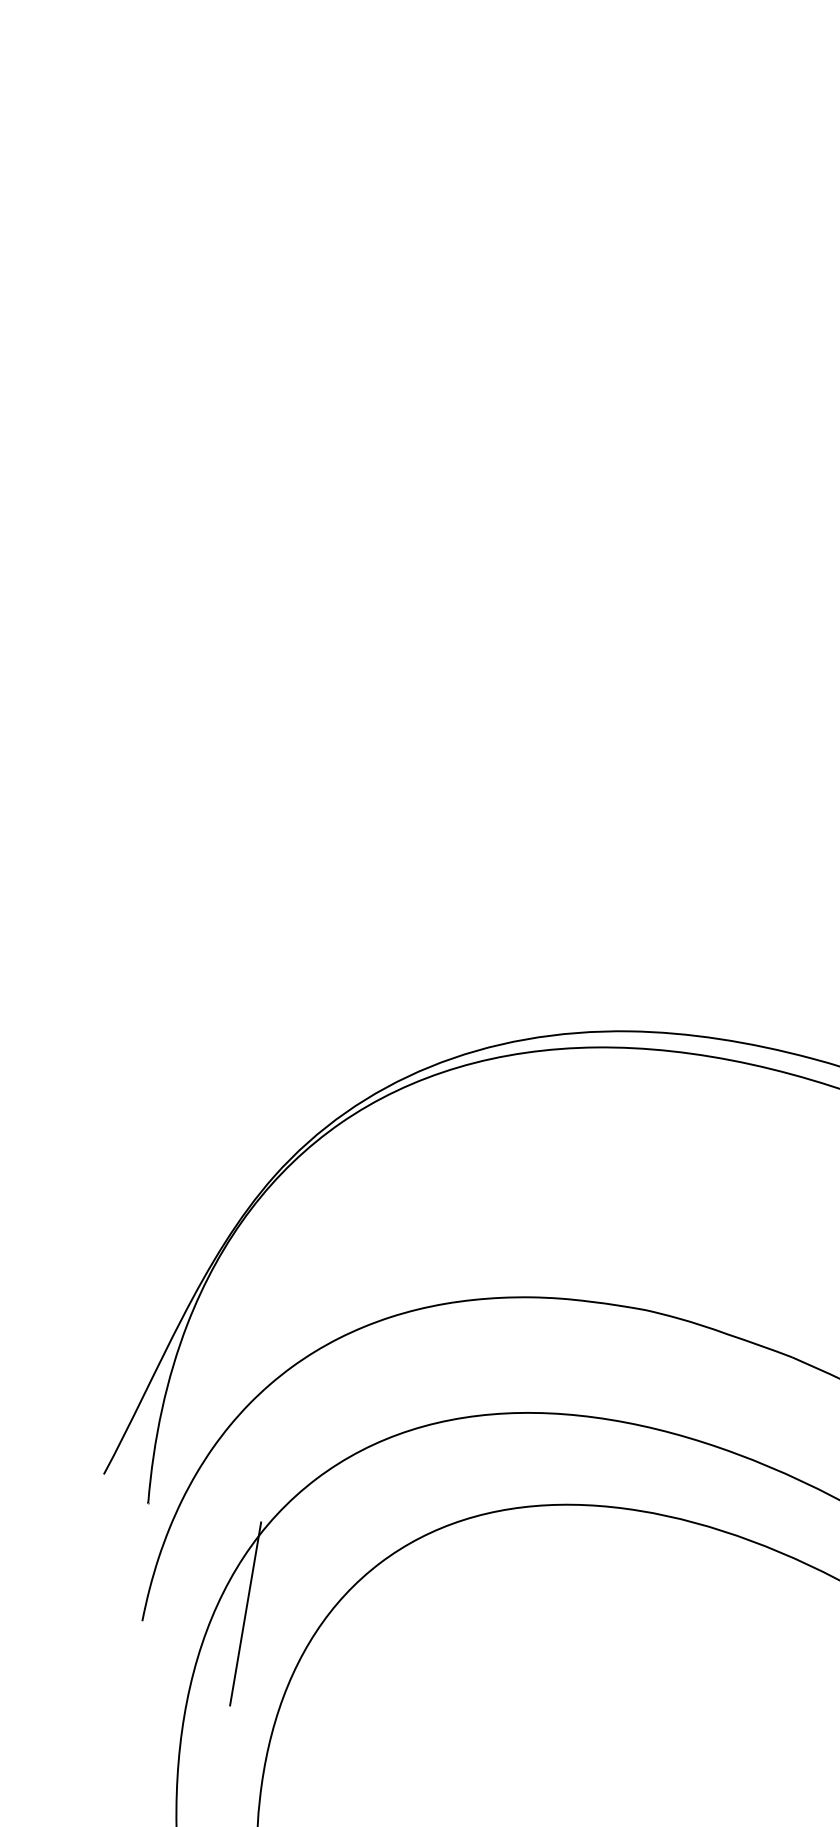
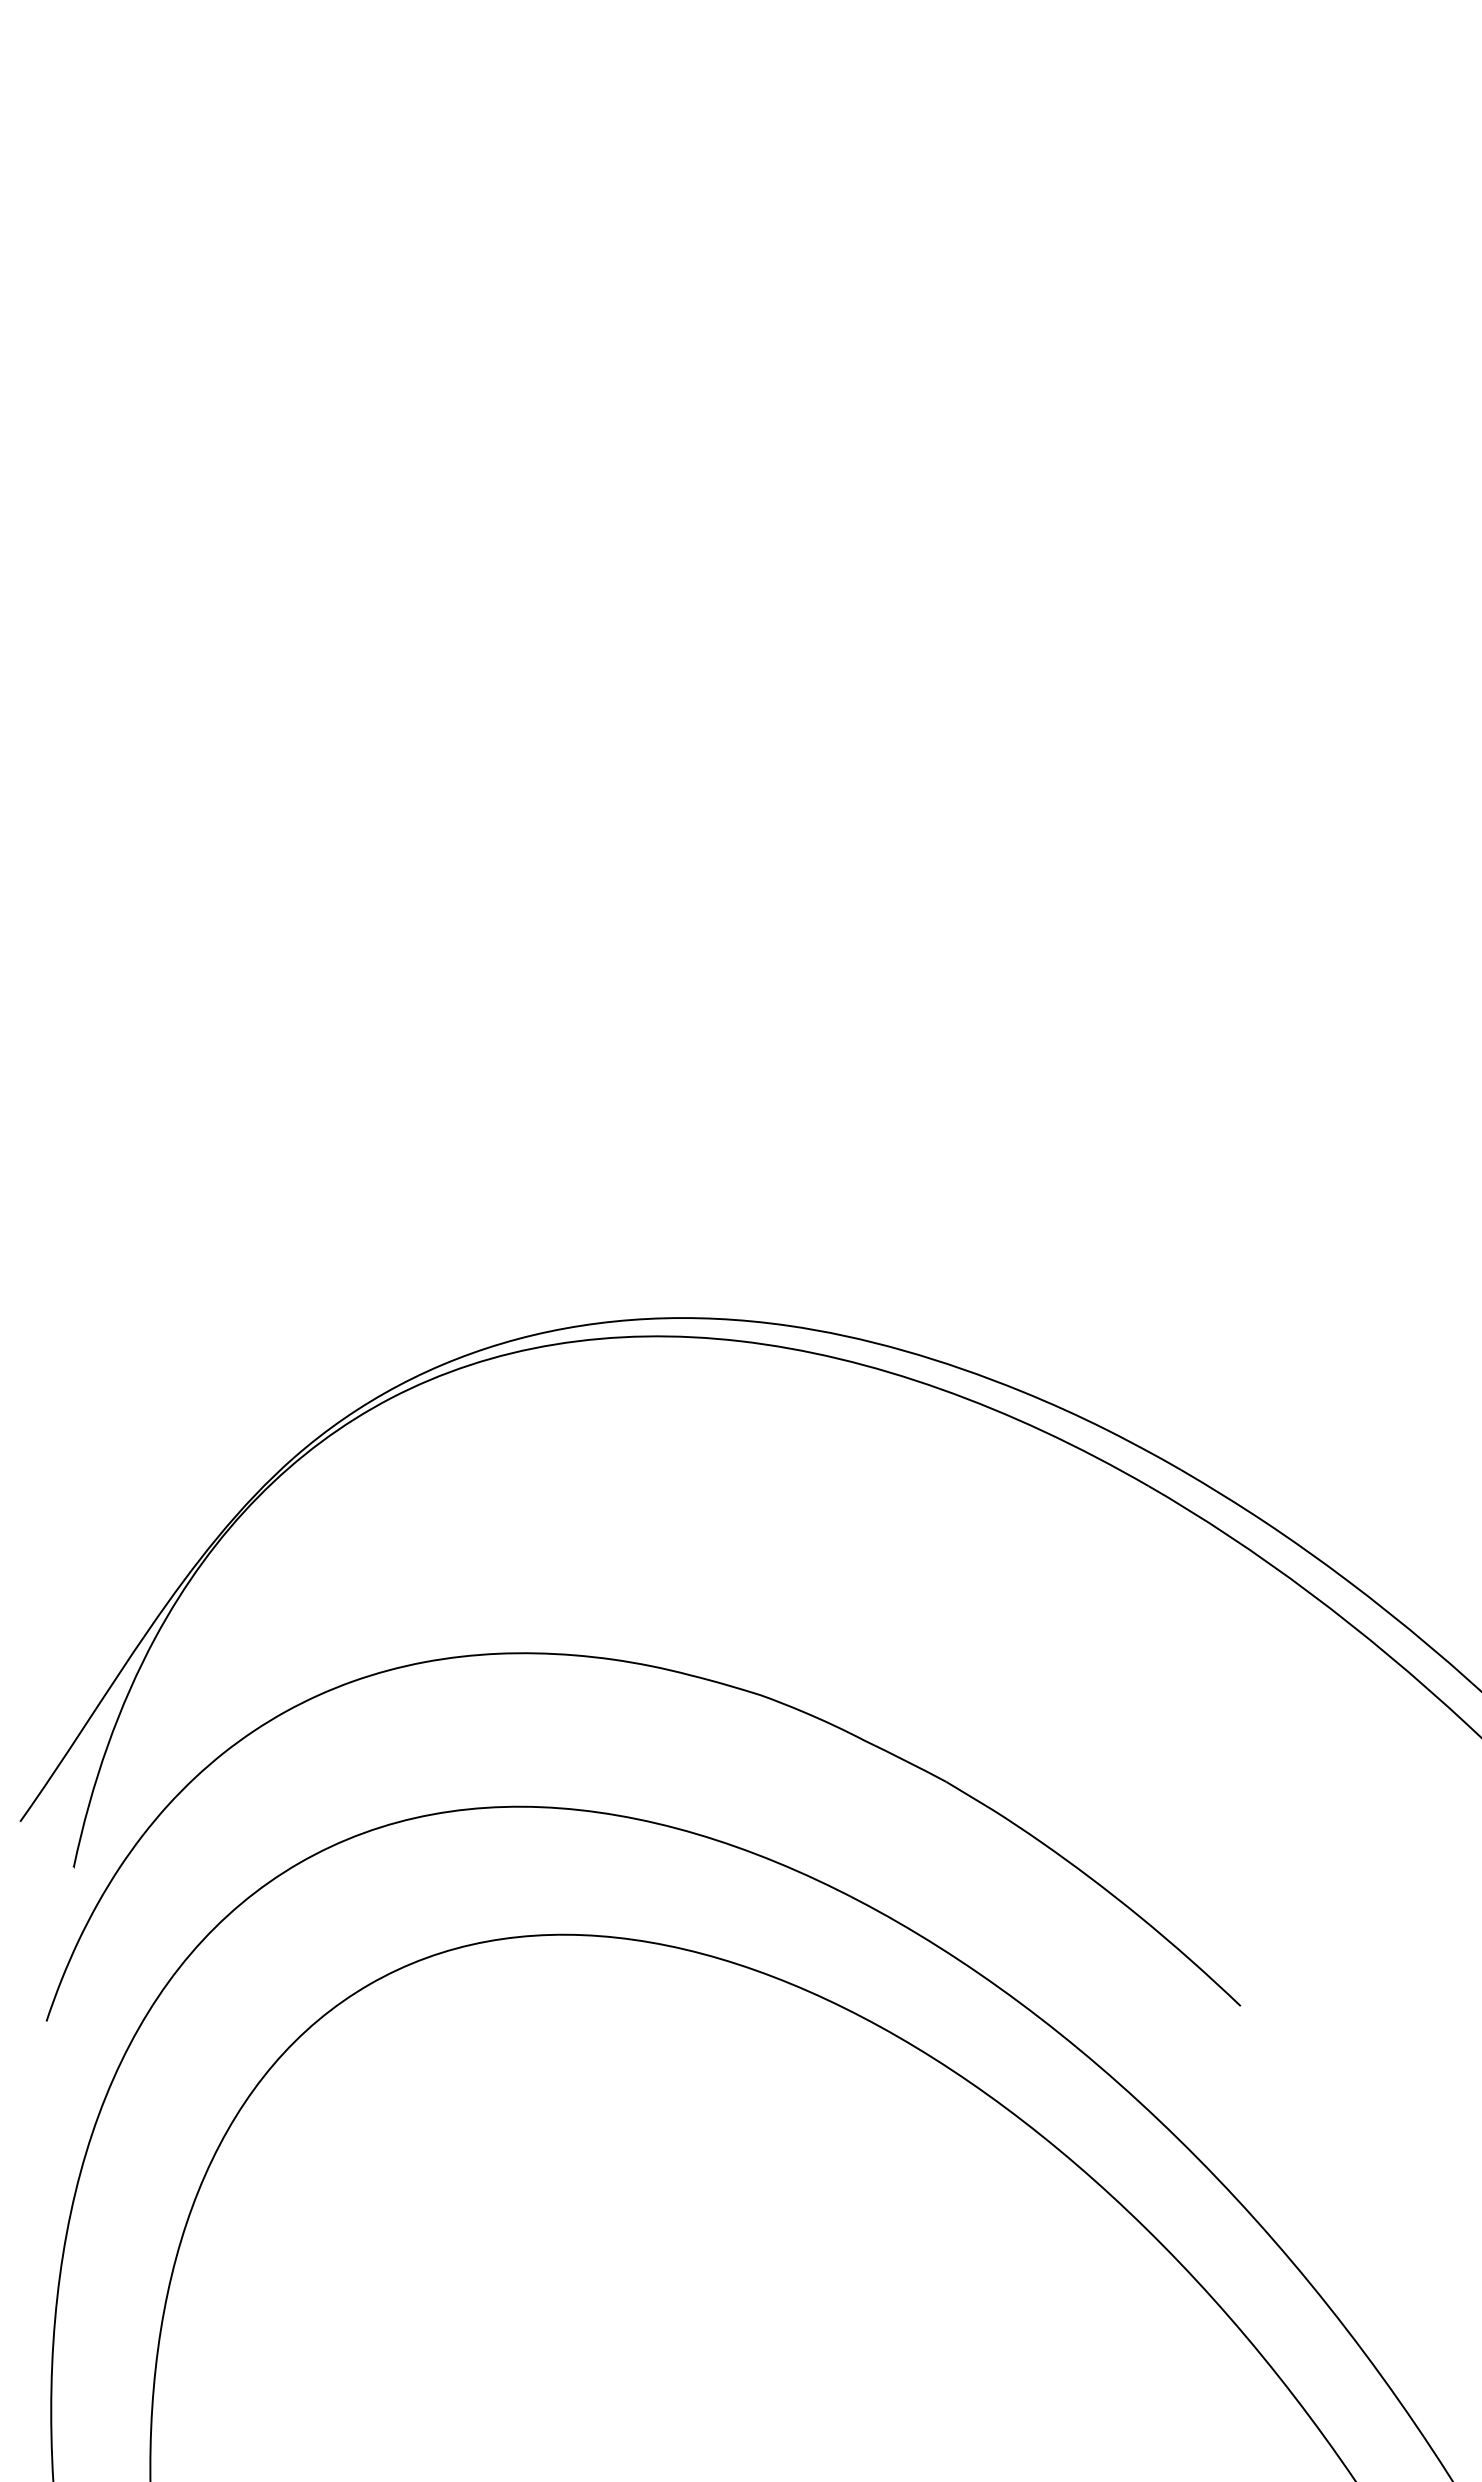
line: (245, 1614) -> (183, 2029), removed

